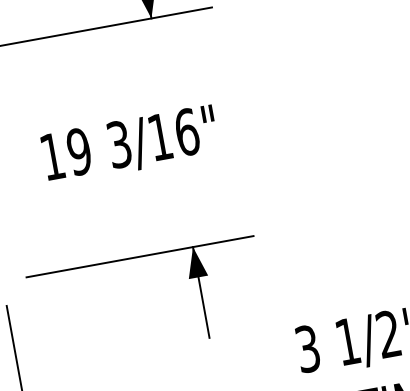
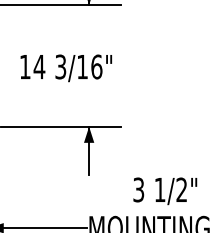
text: (79, 150) -> (39, 66), 19 -> 14

